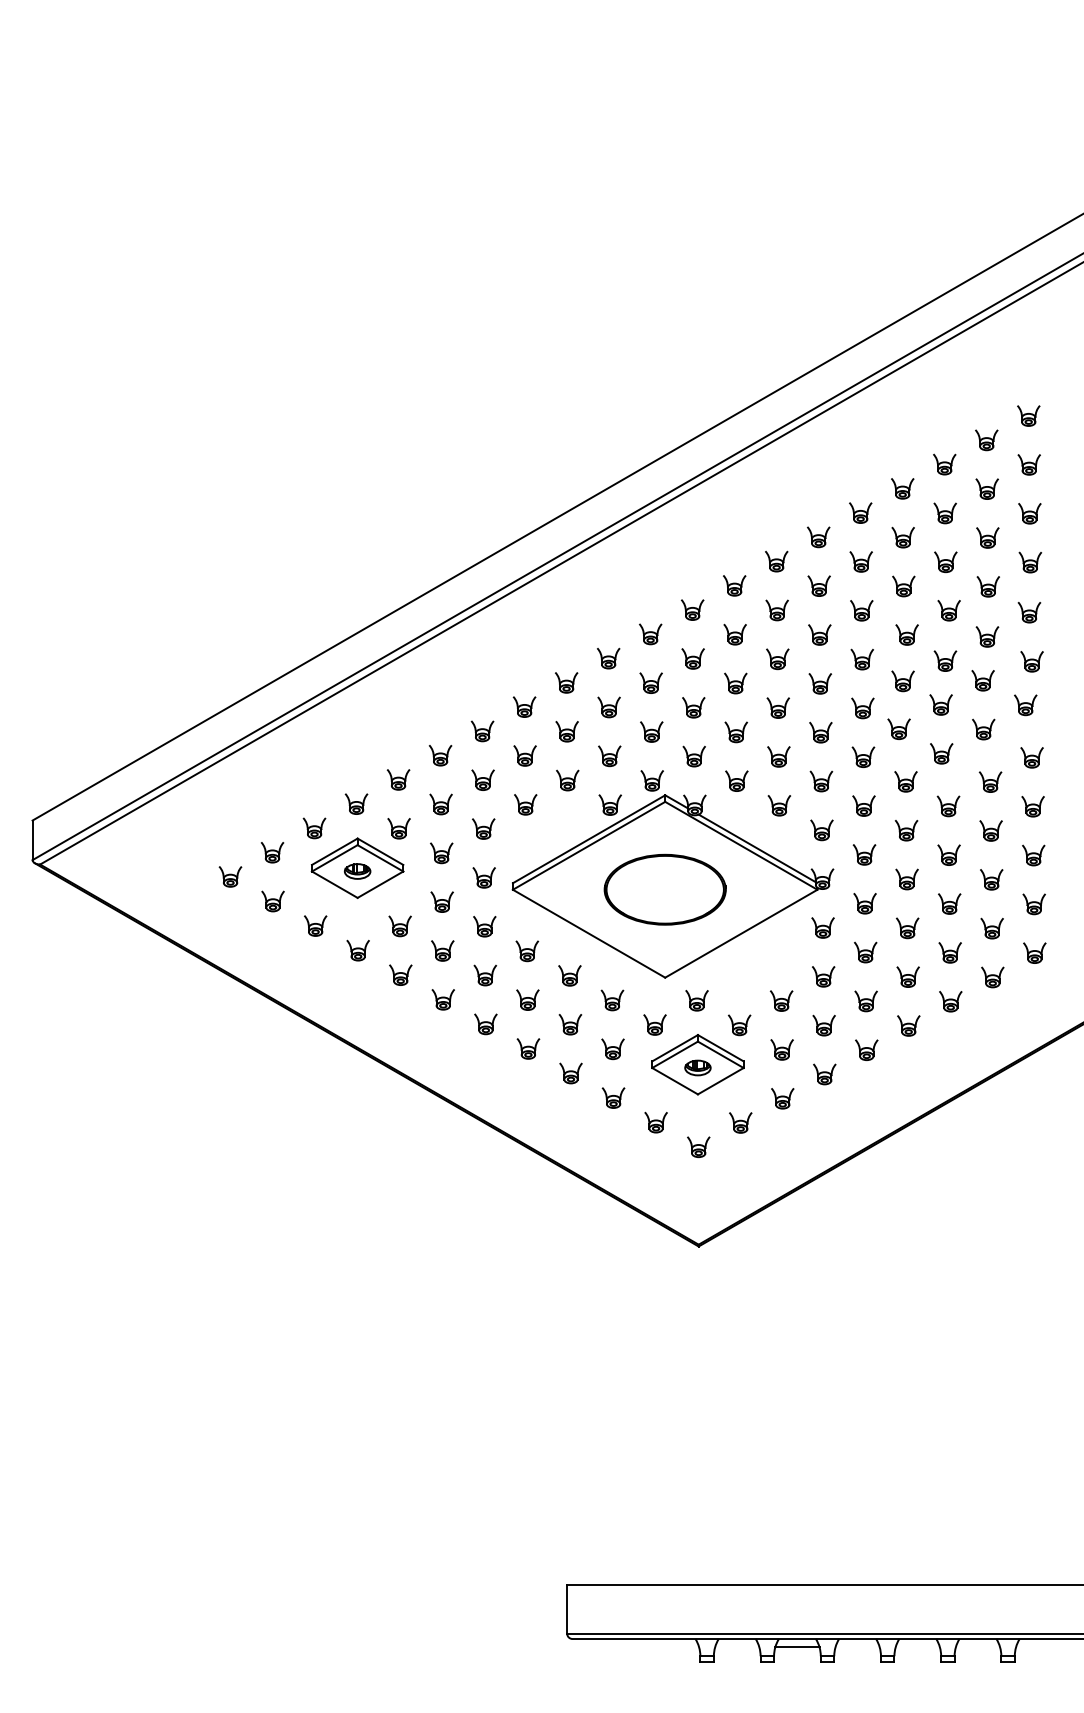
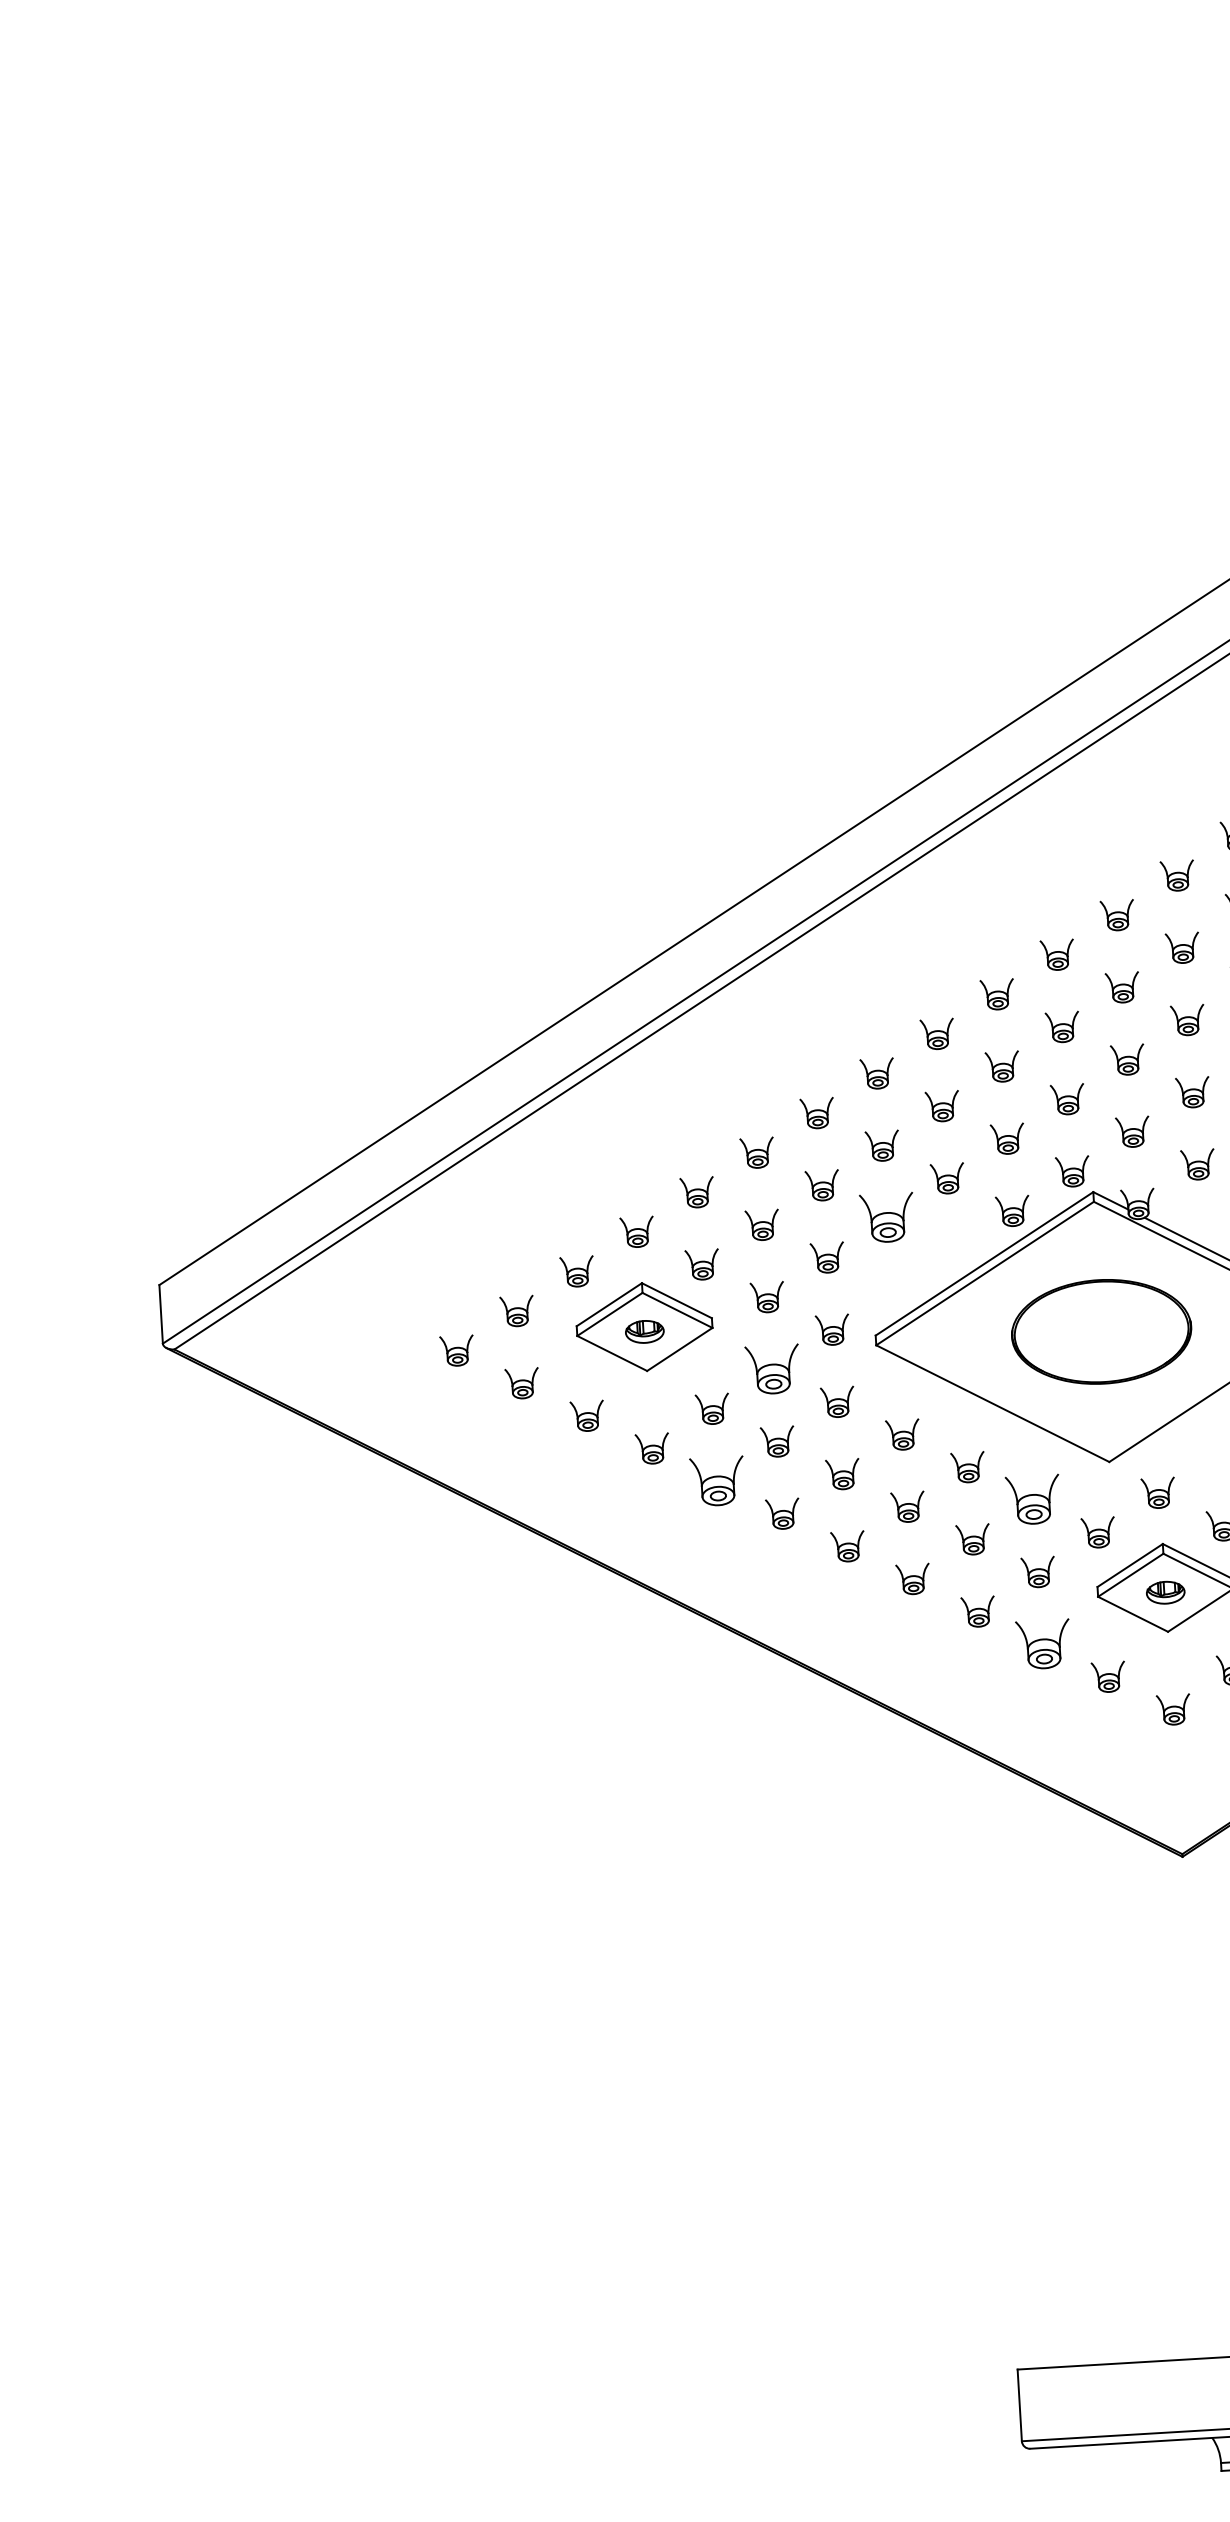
part: (525, 804) -> (887, 1217), size x1.6
part: (441, 901) -> (771, 1368), size x1.6
part: (400, 974) -> (717, 1480), size x1.6
part: (612, 1000) -> (1033, 1500), size x1.6
part: (613, 1097) -> (1043, 1643), size x1.6

